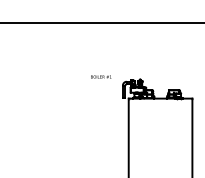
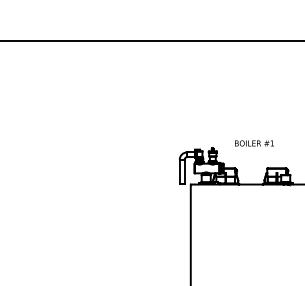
text: (101, 76) -> (255, 142), moved

